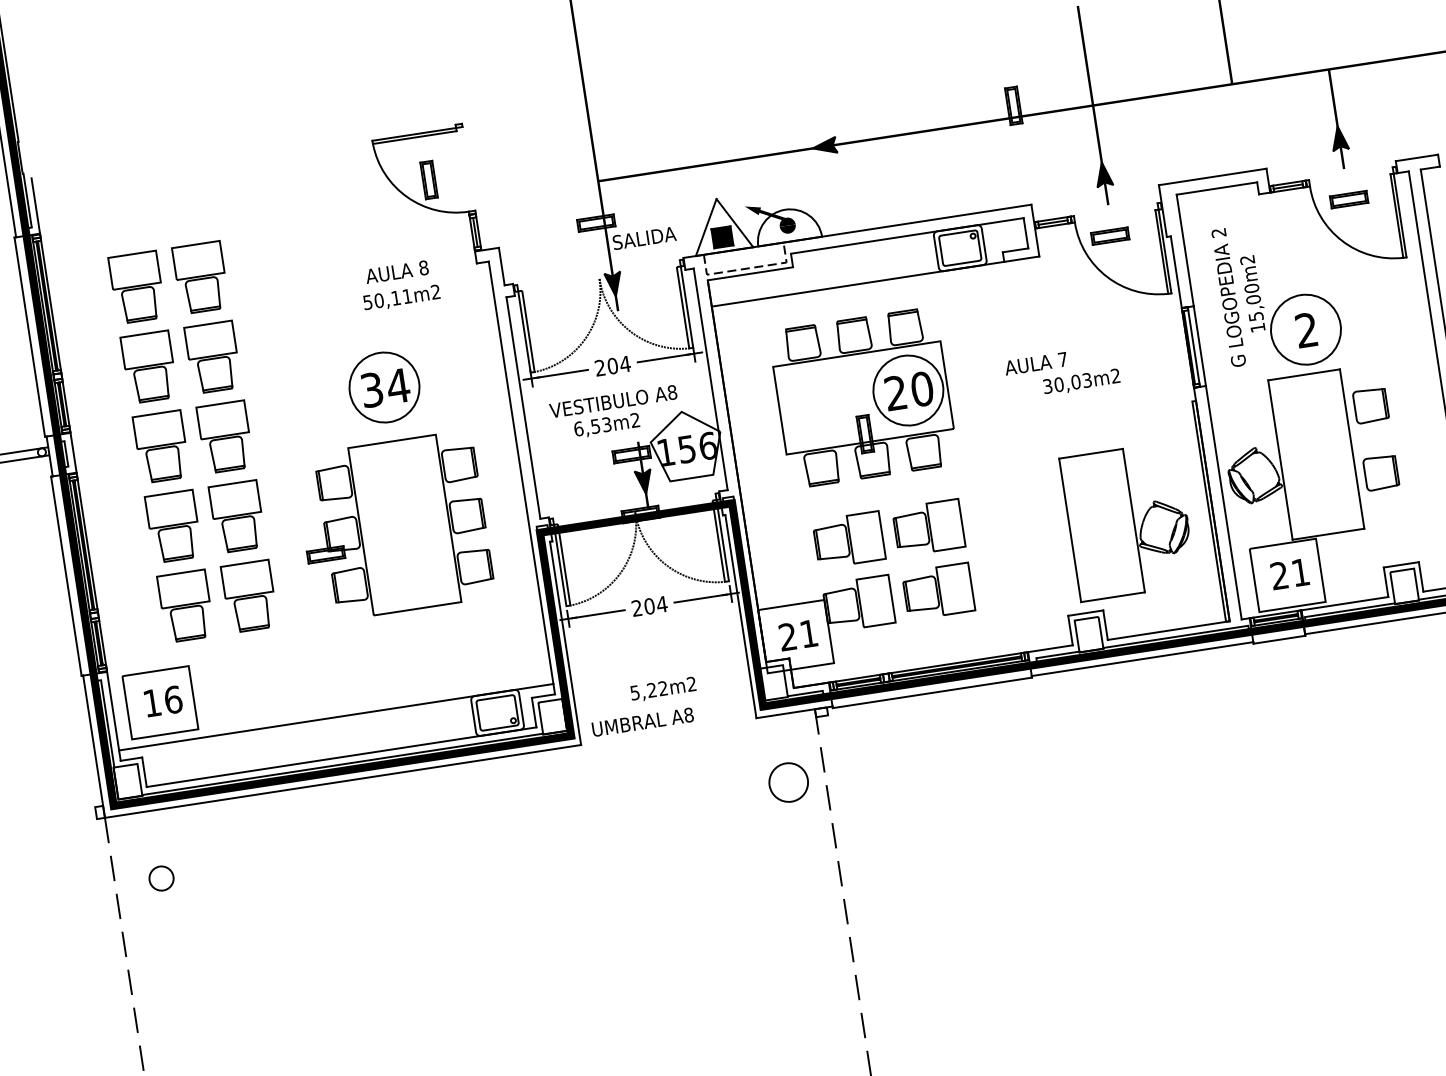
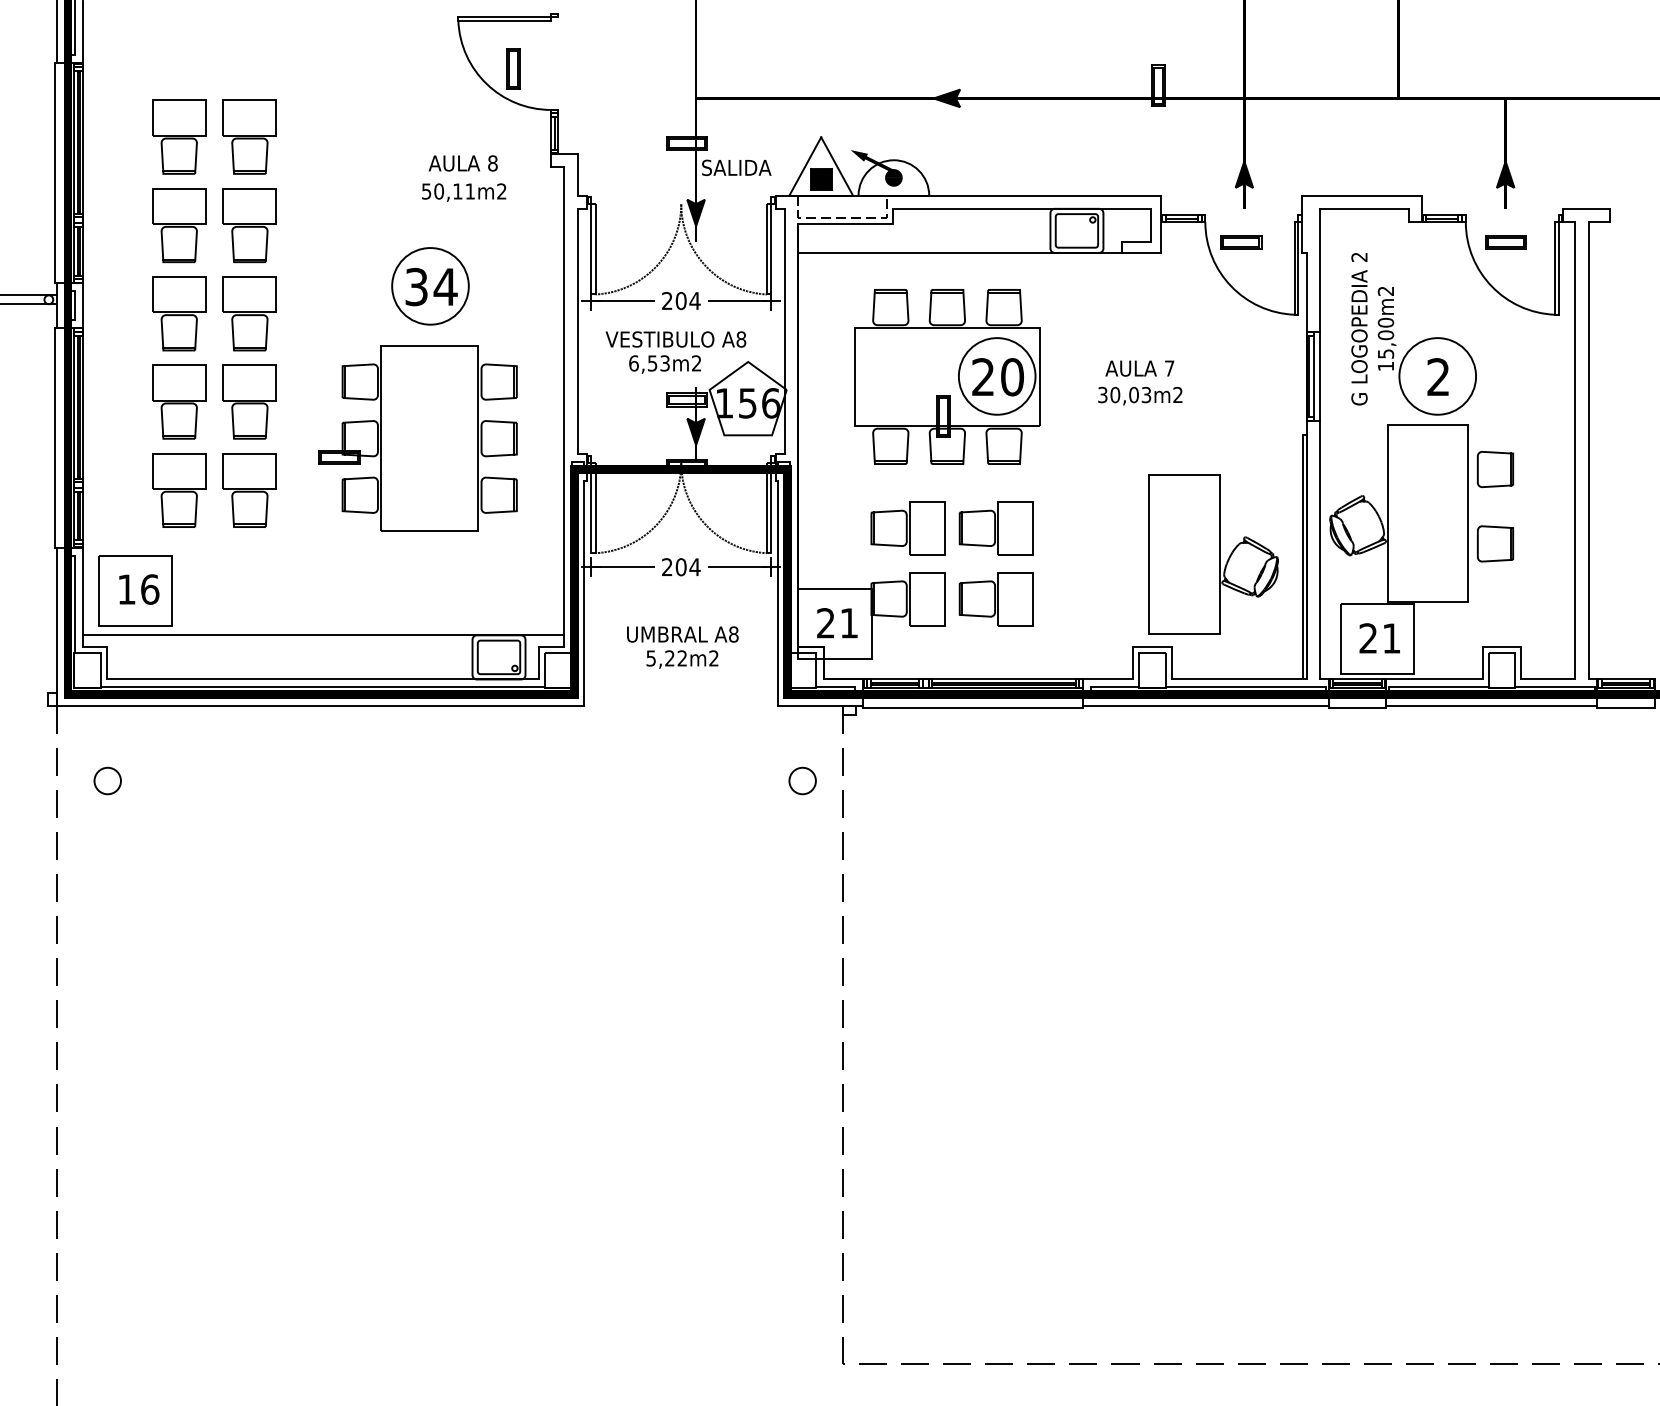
text: (1081, 381) -> (1140, 395), moved
text: (642, 722) -> (682, 634), moved
circle: (788, 782) -> (802, 780), size x0.62

